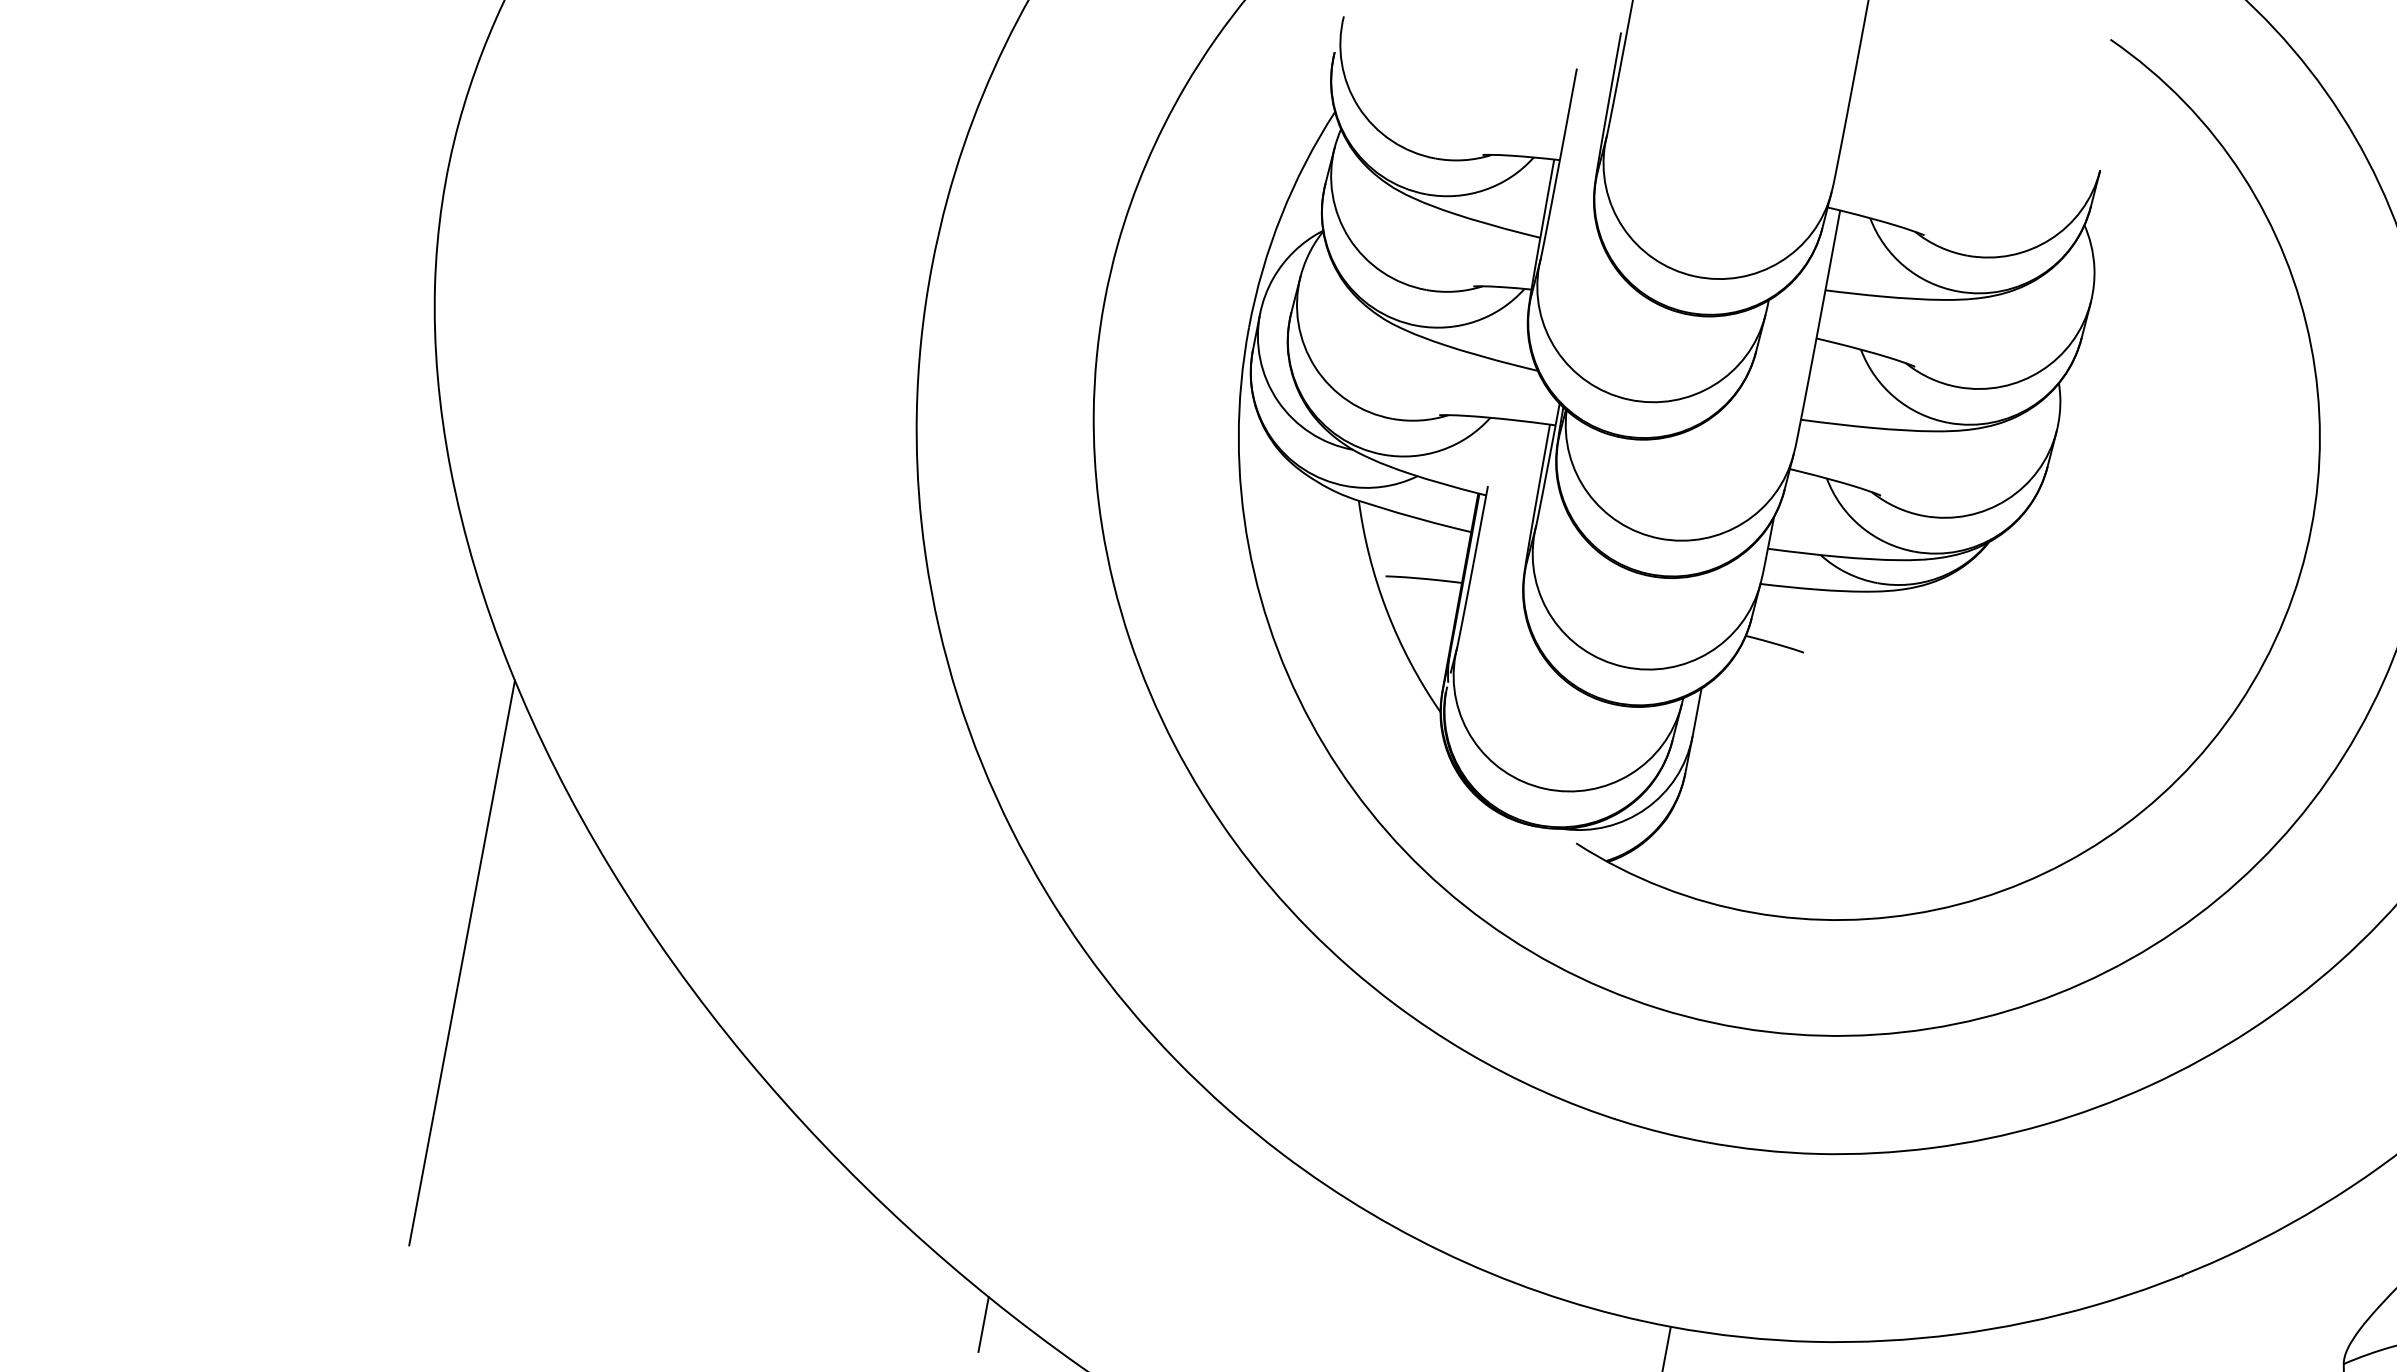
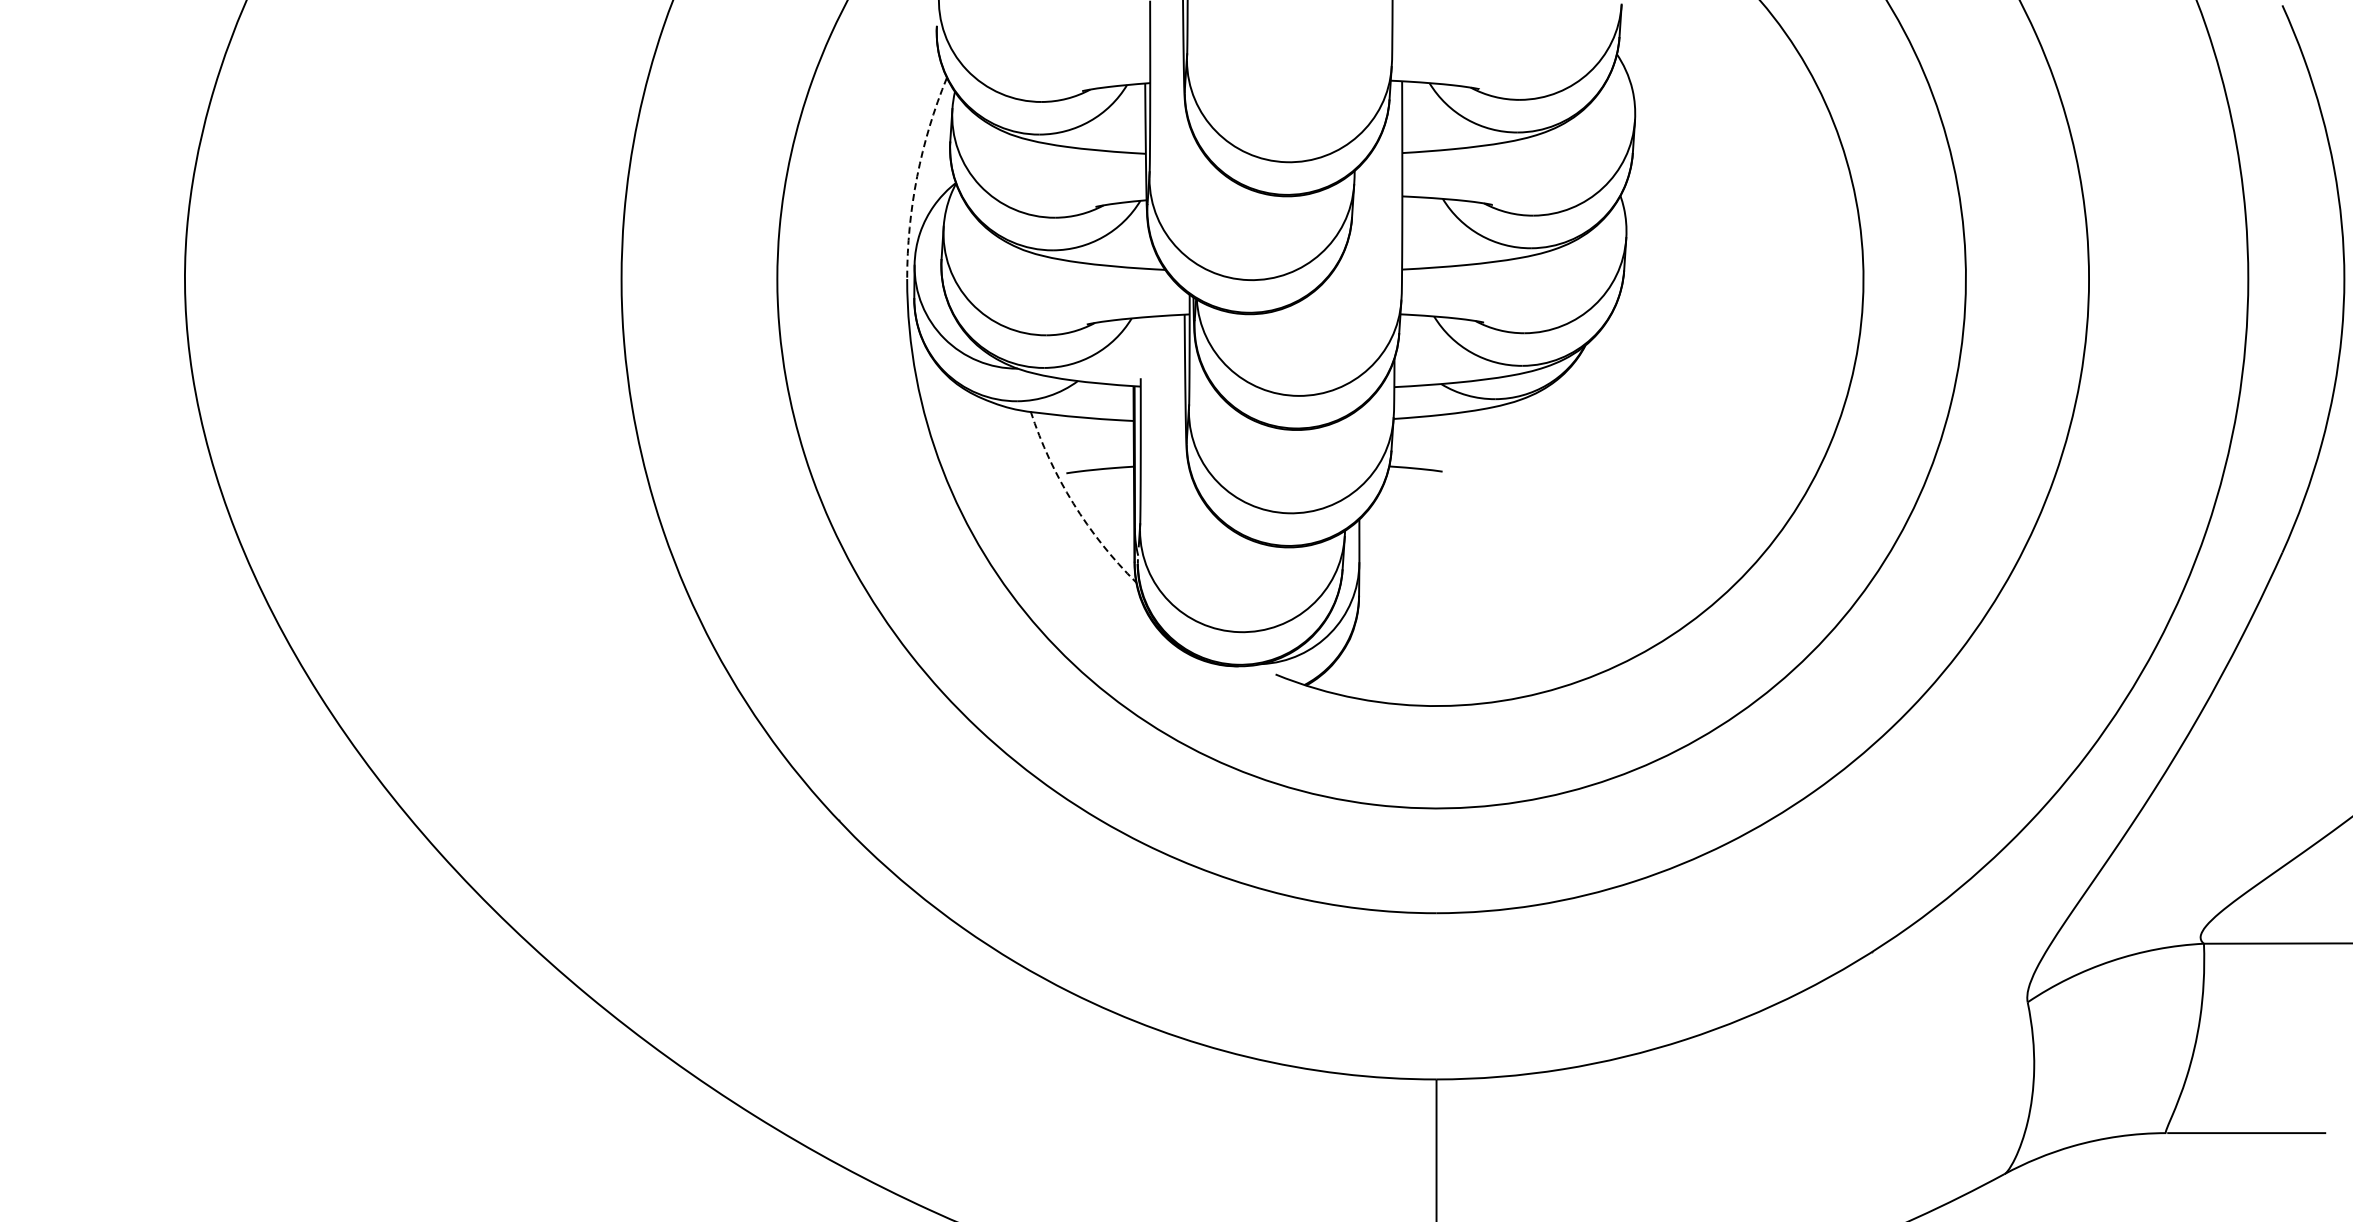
arc: (1281, 215) -> (917, 176), solid -> dashed
arc: (1387, 611) -> (1073, 503), solid -> dashed
line: (462, 962) -> (326, 959), removed
line: (983, 1323) -> (838, 1188), removed

